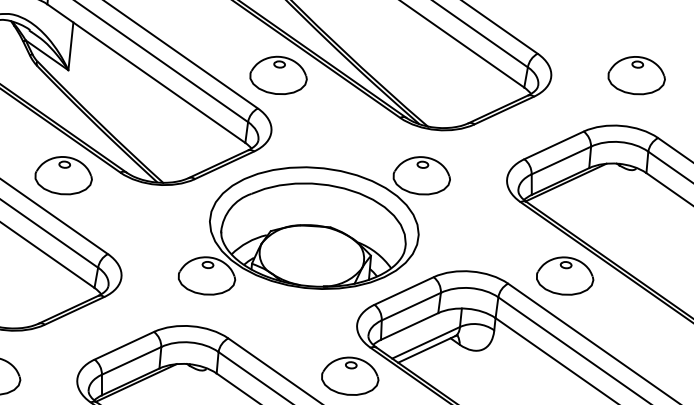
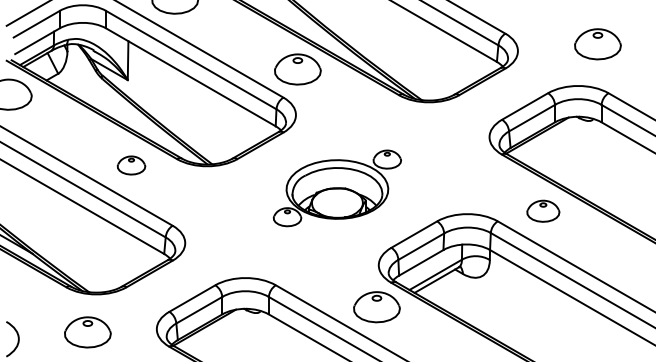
part: (636, 75) -> (597, 44), moved
part: (63, 175) -> (131, 165), size x0.6
part: (314, 226) -> (337, 188), size x0.6
part: (565, 276) -> (543, 211), size x0.7

